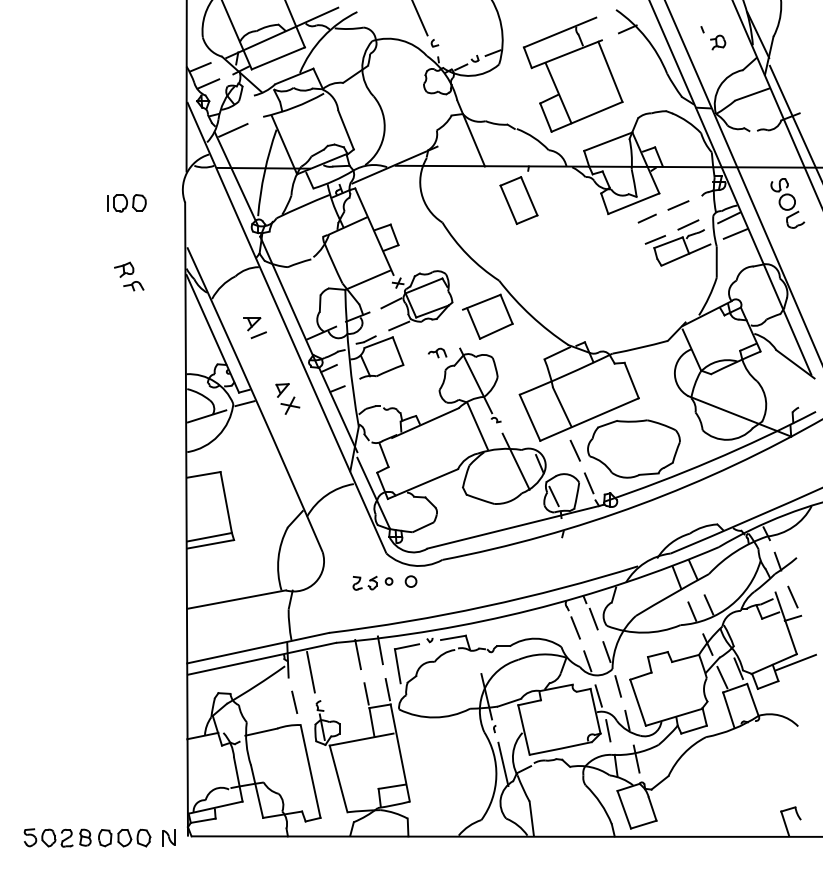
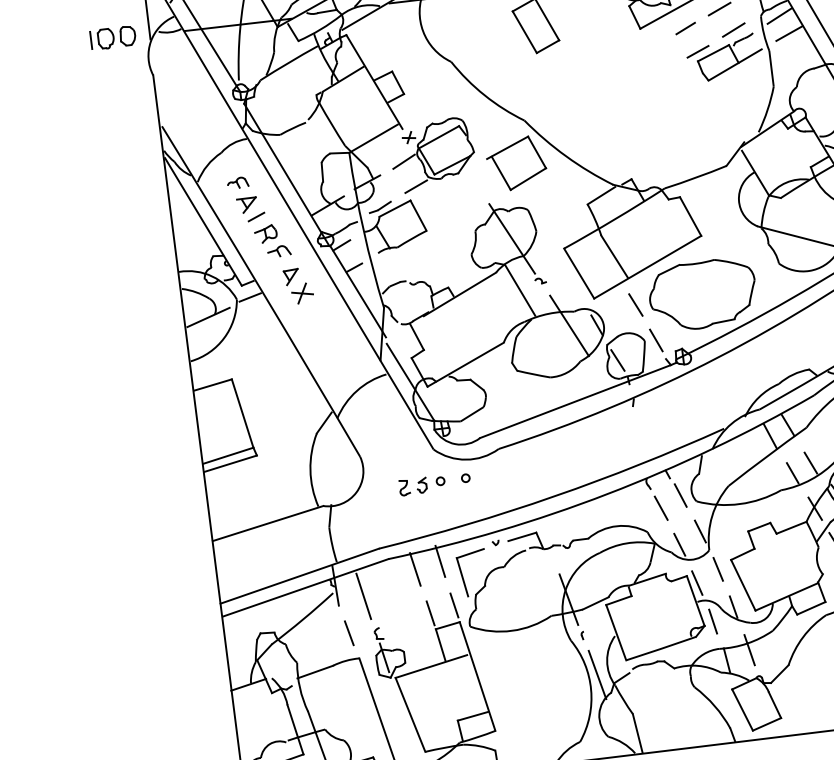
part: (126, 203) -> (112, 38), moved
part: (129, 276) -> (272, 240), moved
part: (437, 352) -> (237, 182), moved
circle: (410, 581) -> (465, 478), size x0.62

